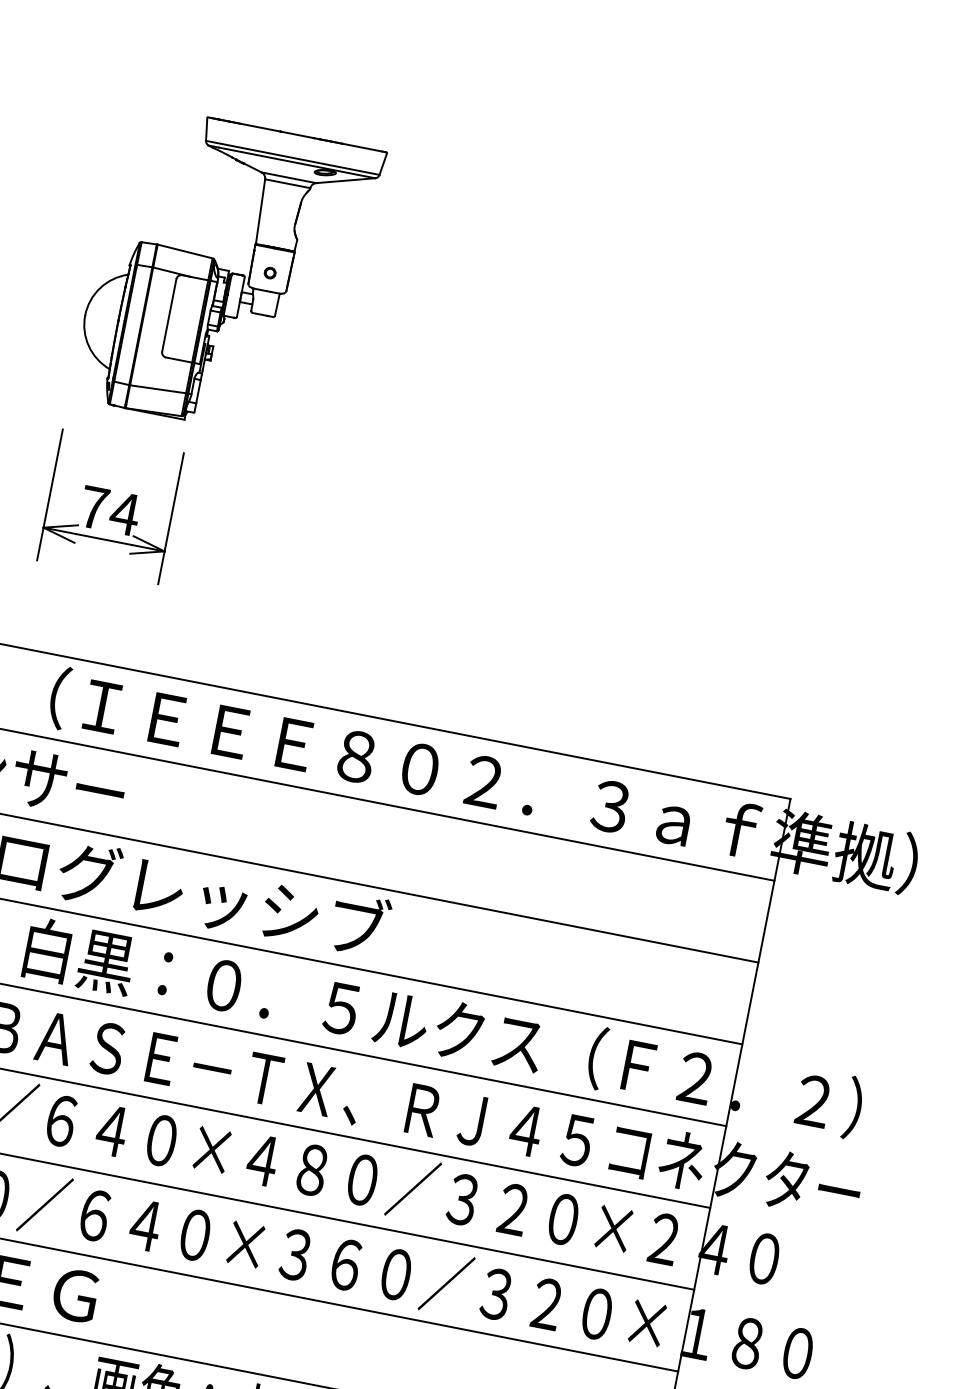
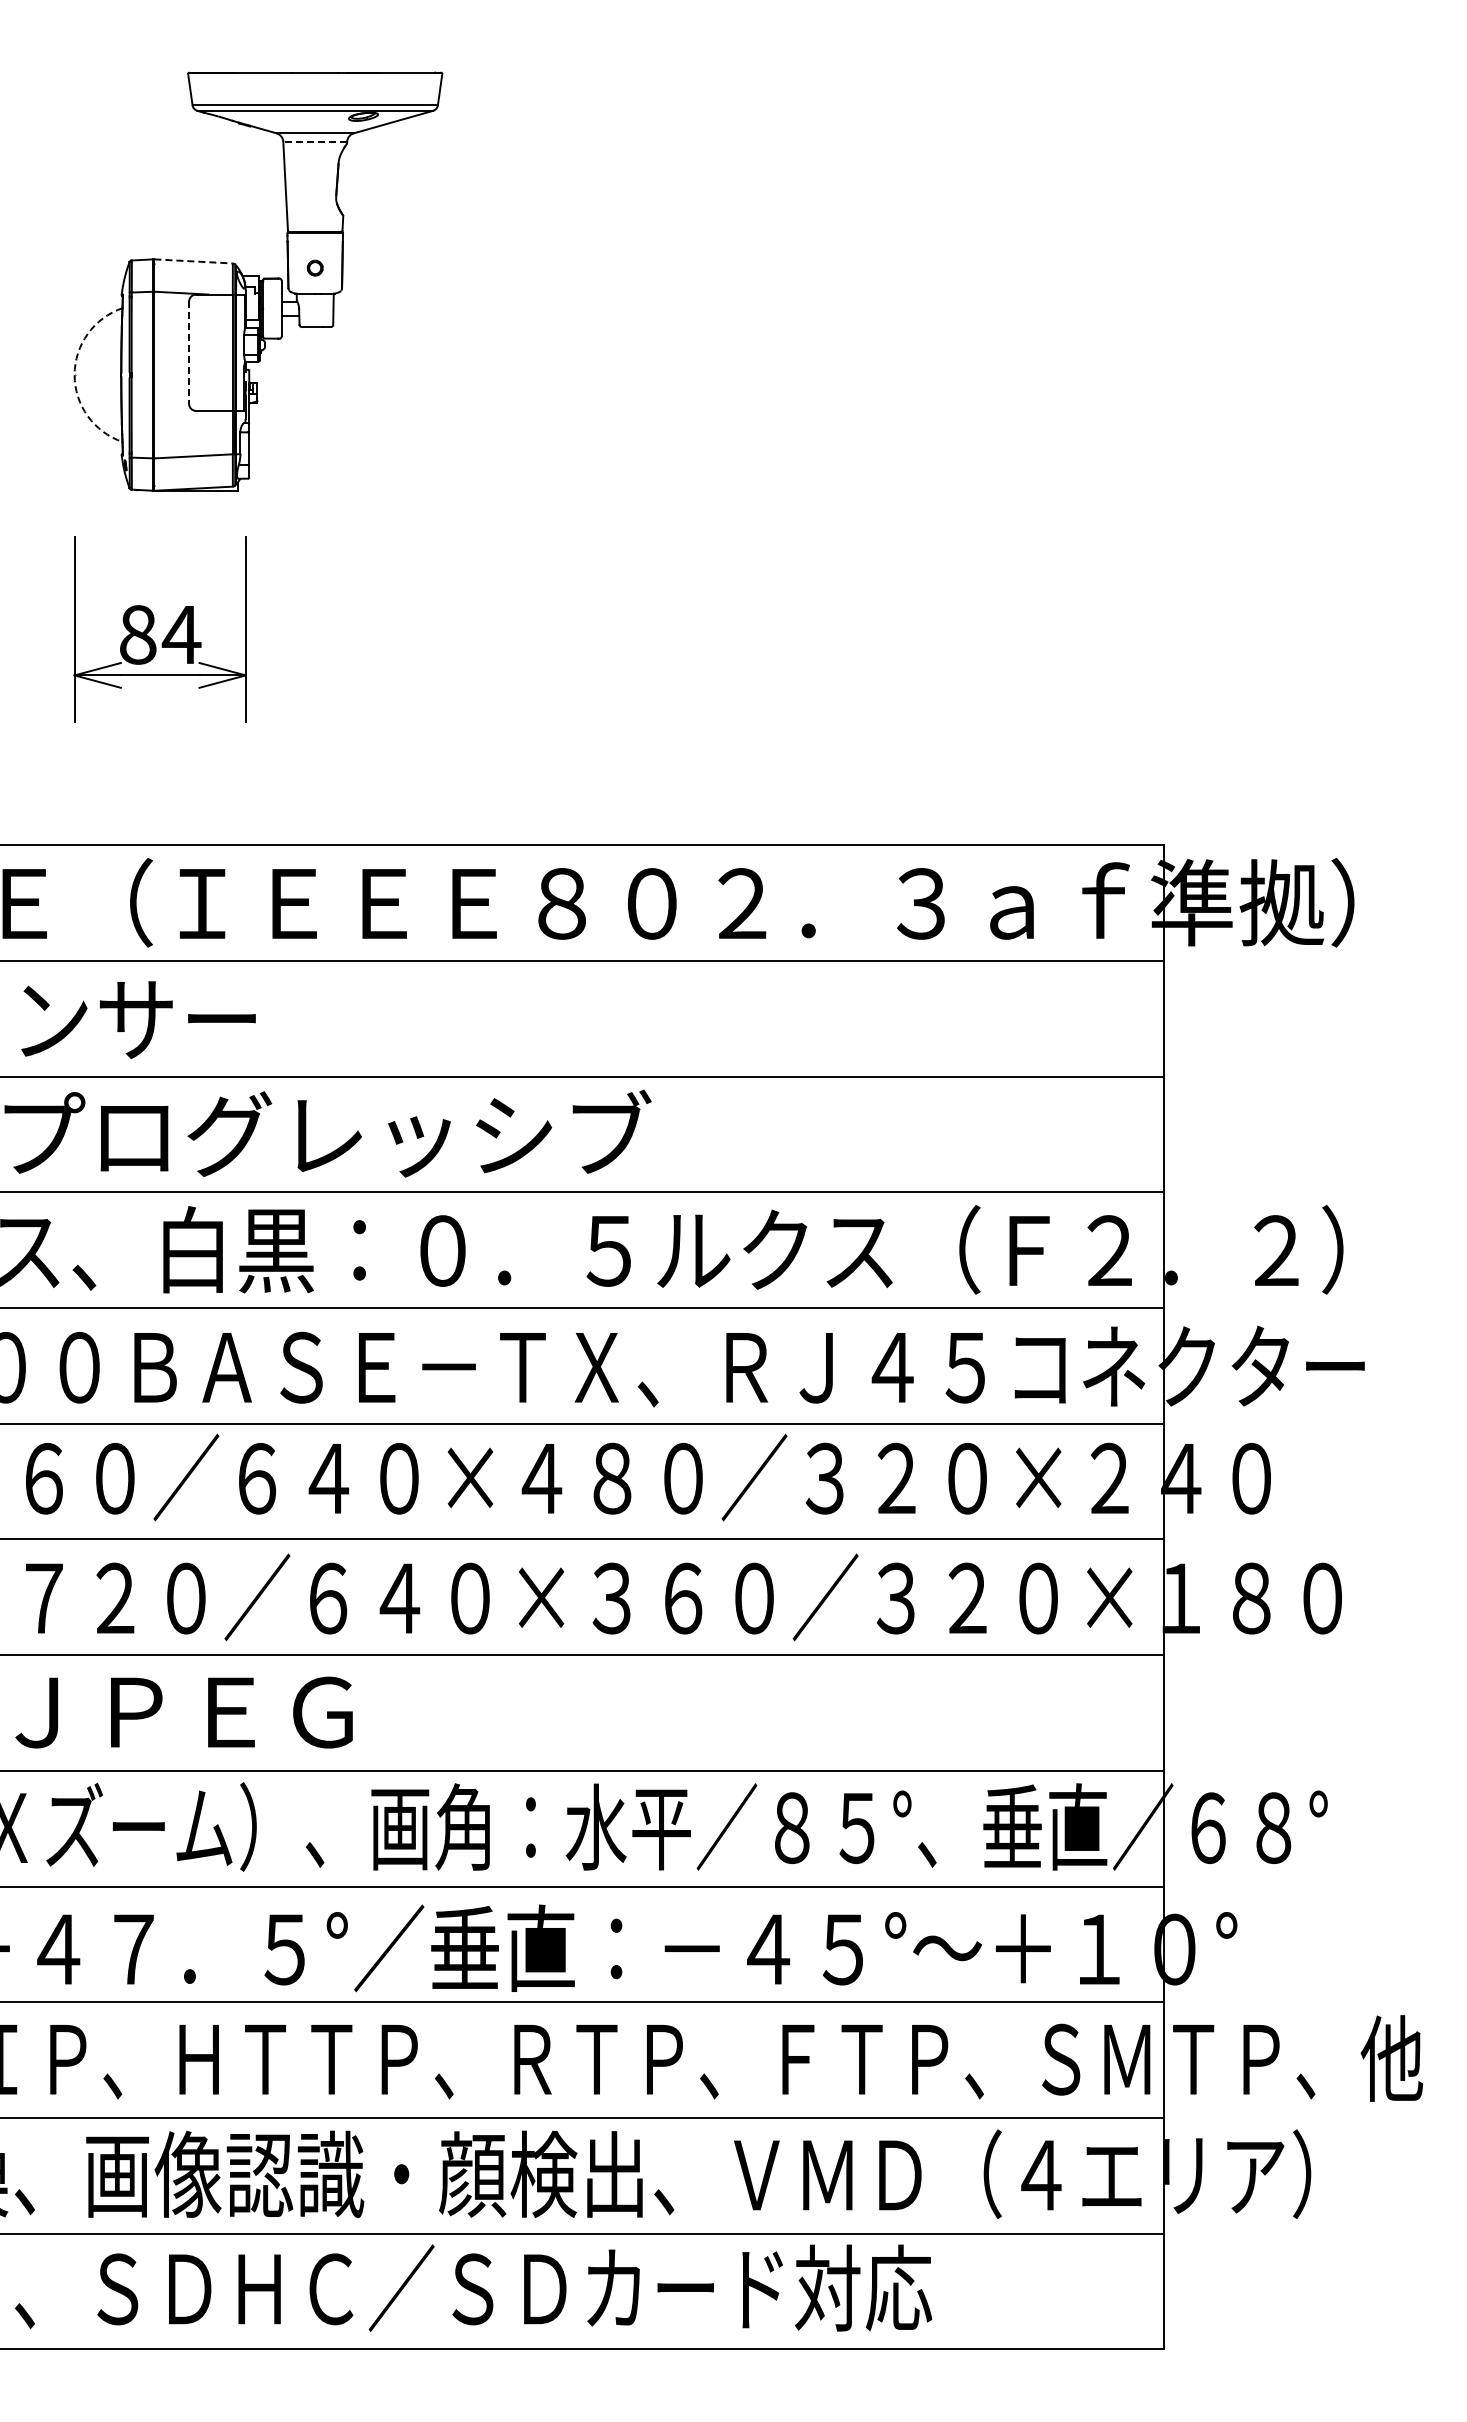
line: (287, 183) -> (315, 141), solid -> dashed
line: (185, 251) -> (194, 261), solid -> dashed
arc: (85, 315) -> (74, 375), solid -> dashed
line: (169, 316) -> (189, 353), solid -> dashed
text: (94, 507) -> (138, 634), 74 -> 84

